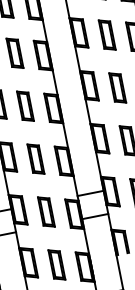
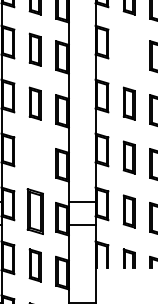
part: (106, 34) -> (128, 49), removed
part: (35, 159) -> (34, 157), removed
part: (45, 212) -> (34, 211), size x1.4

